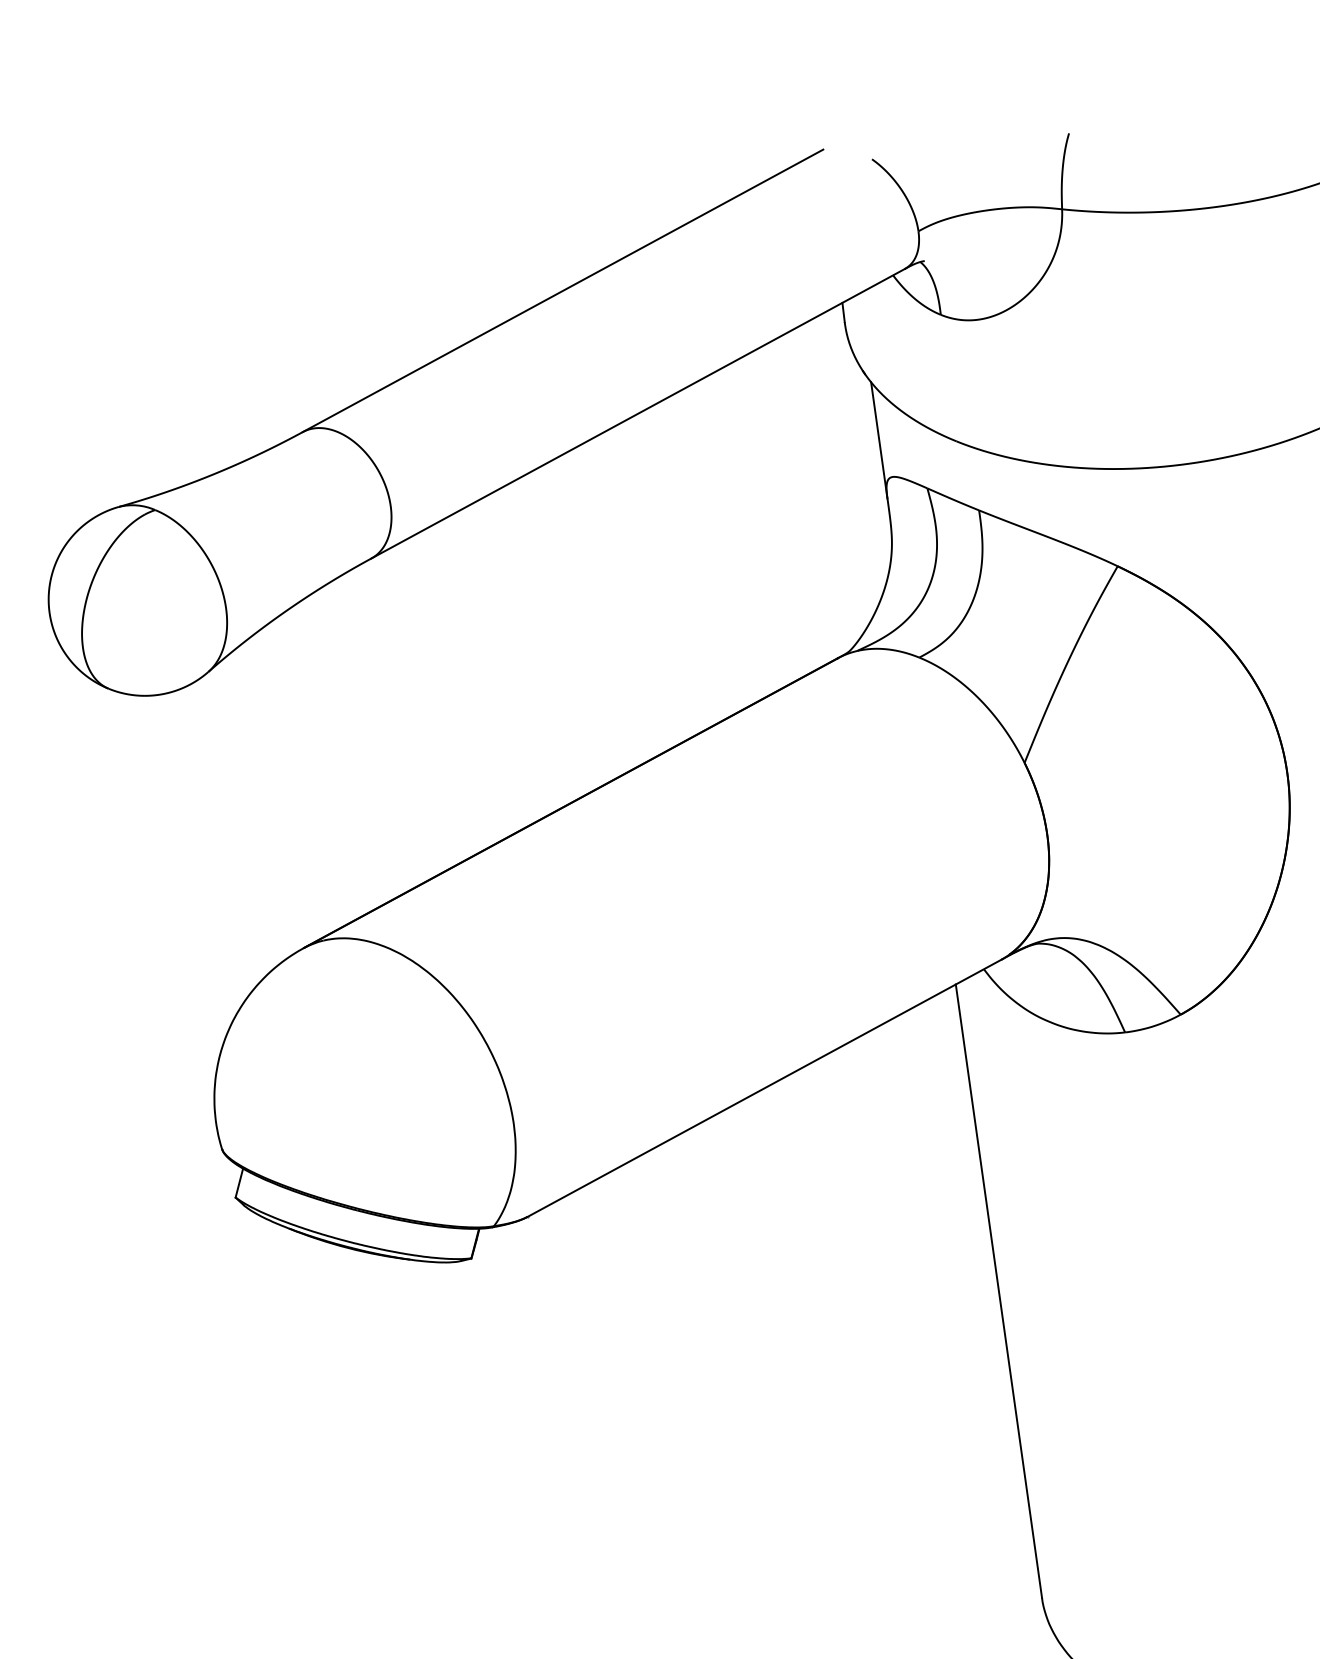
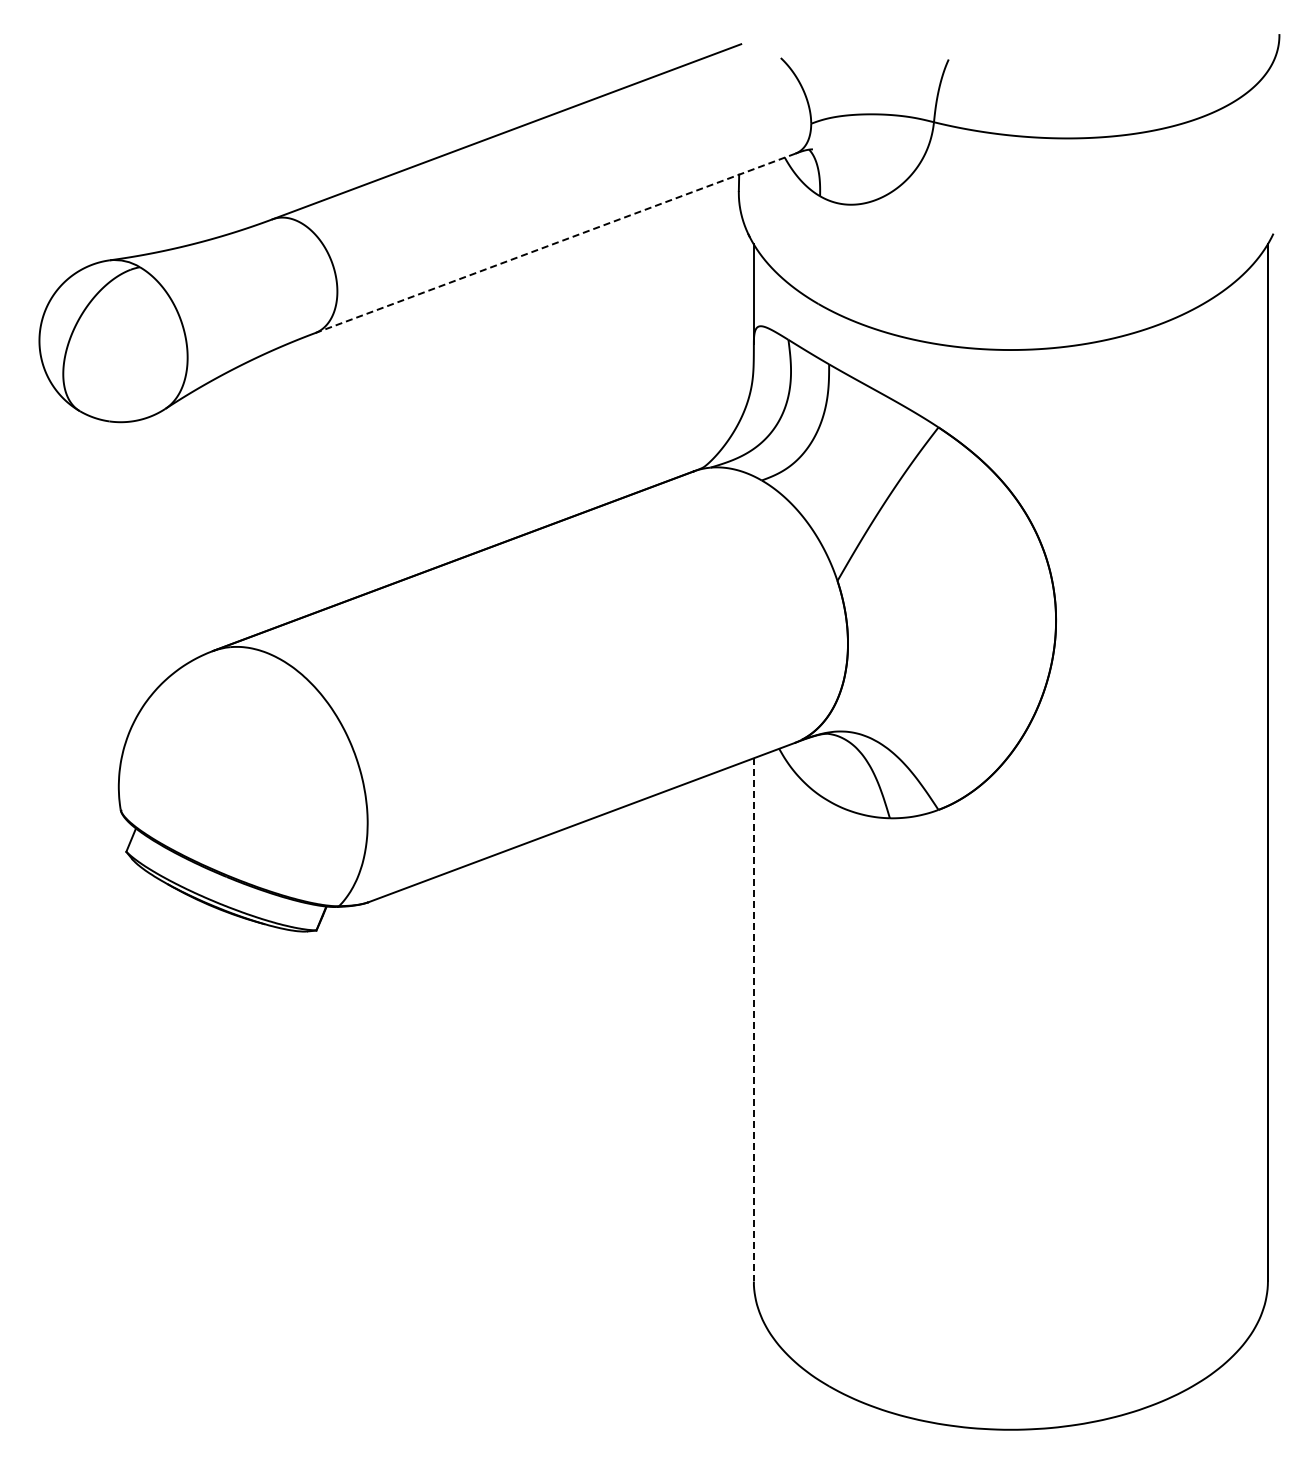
line: (638, 413) -> (555, 243), solid -> dashed
line: (998, 1290) -> (753, 1019), solid -> dashed

